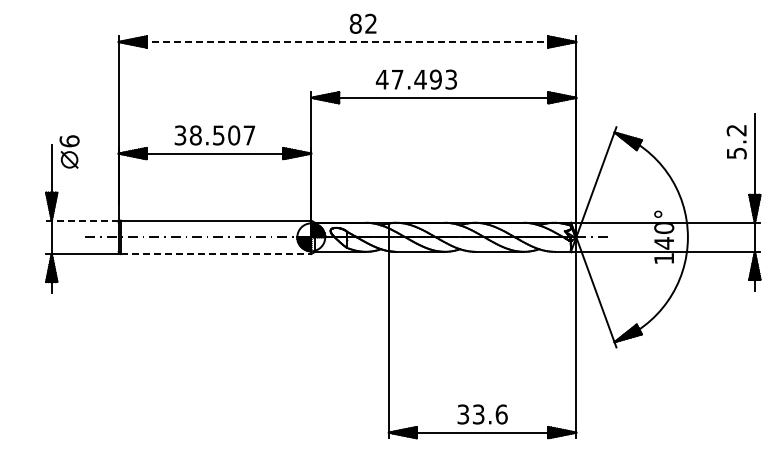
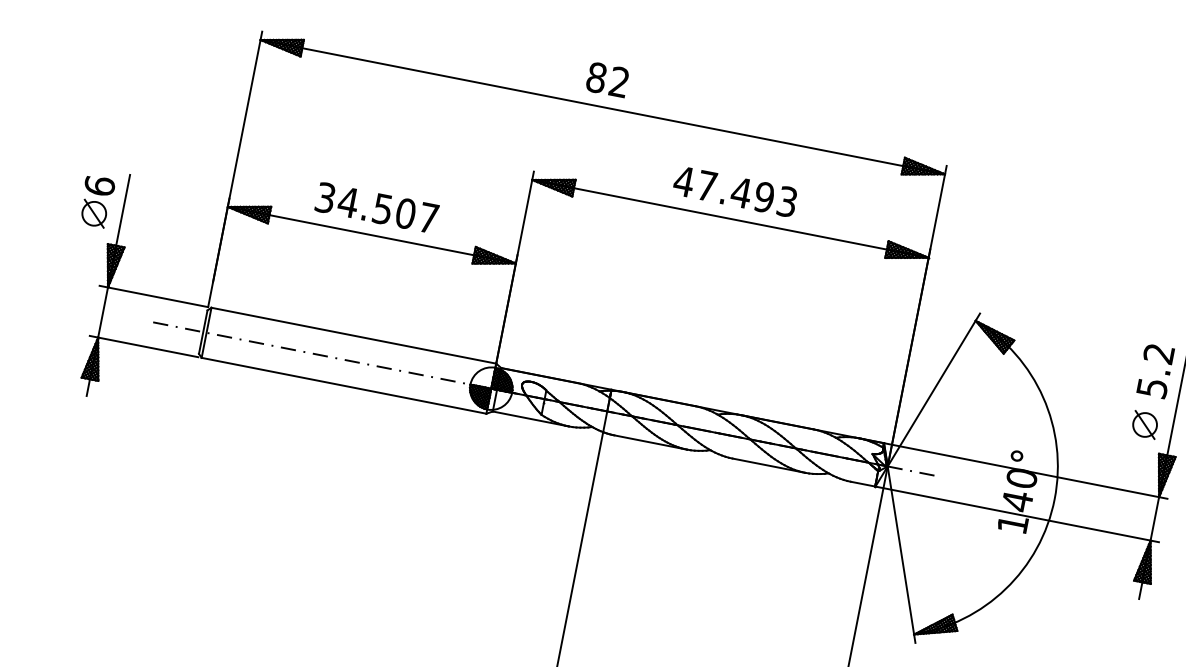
text: (362, 23) -> (606, 79), moved
line: (347, 42) -> (602, 107), dashed -> solid
text: (415, 79) -> (733, 191), moved
text: (195, 135) -> (347, 202), 38.507 -> 34.507
part: (69, 151) -> (96, 201), moved
part: (736, 177) -> (1144, 423), added
line: (82, 220) -> (154, 296), dashed -> solid
line: (216, 254) -> (344, 386), dashed -> solid

